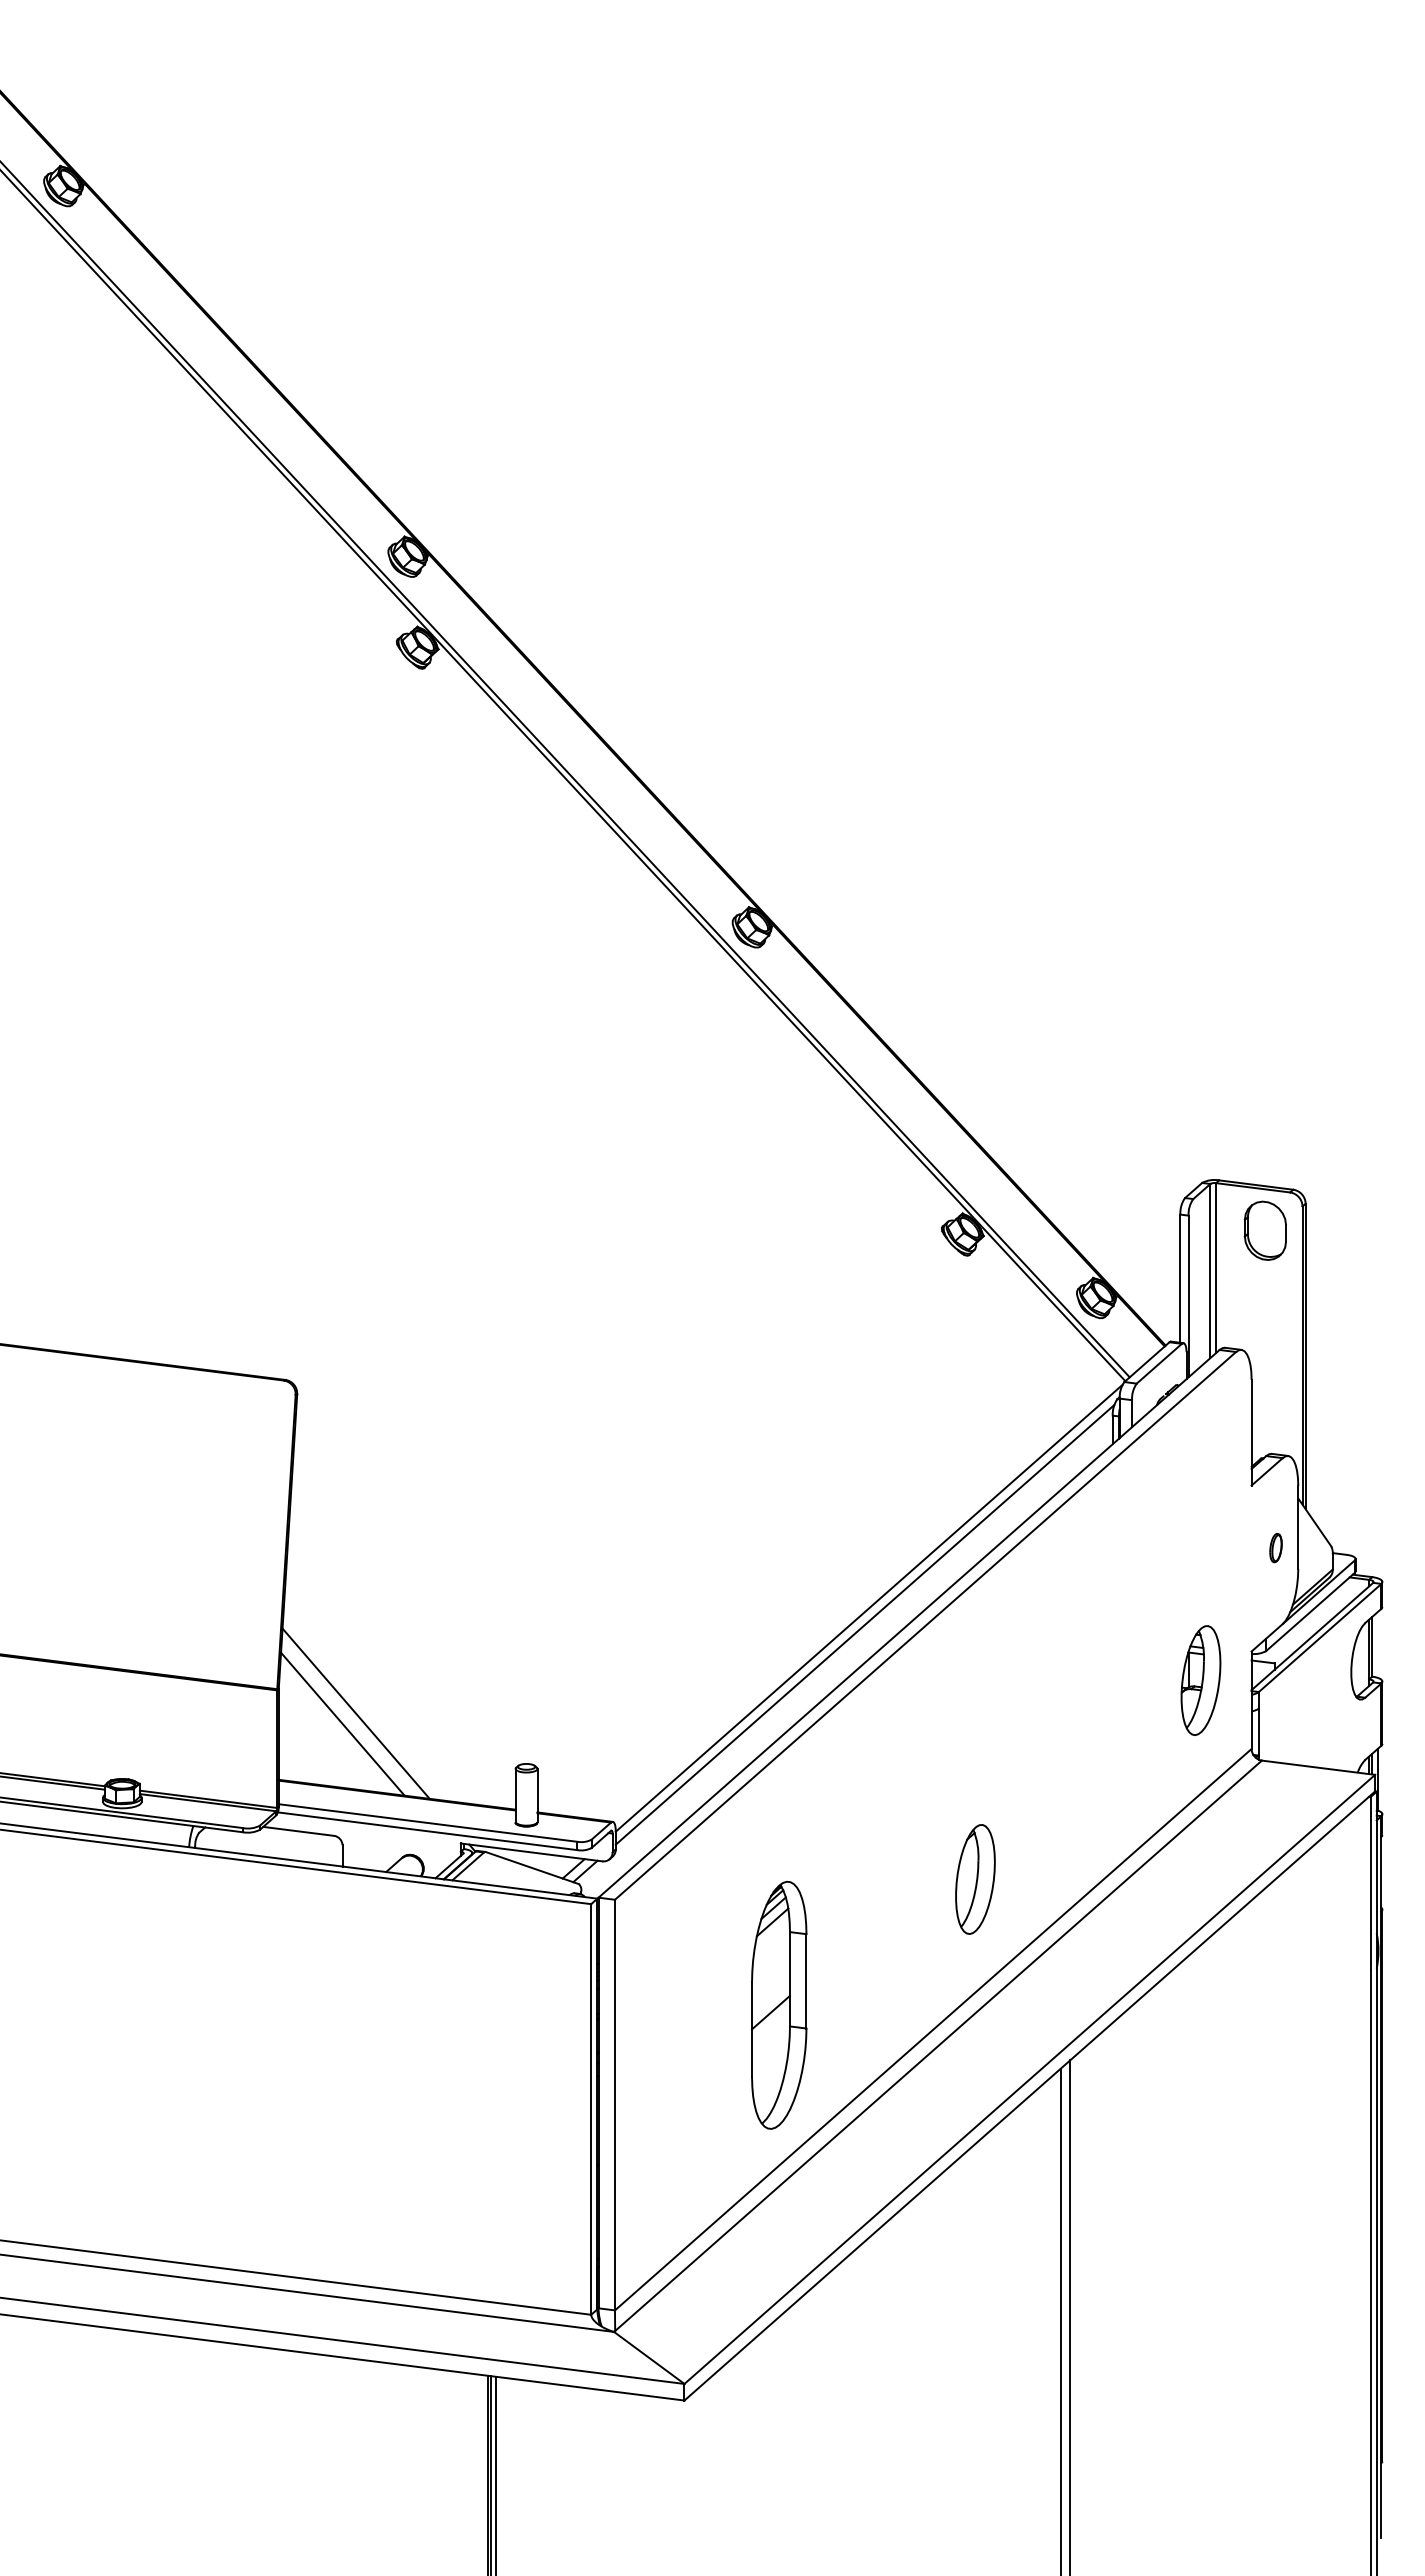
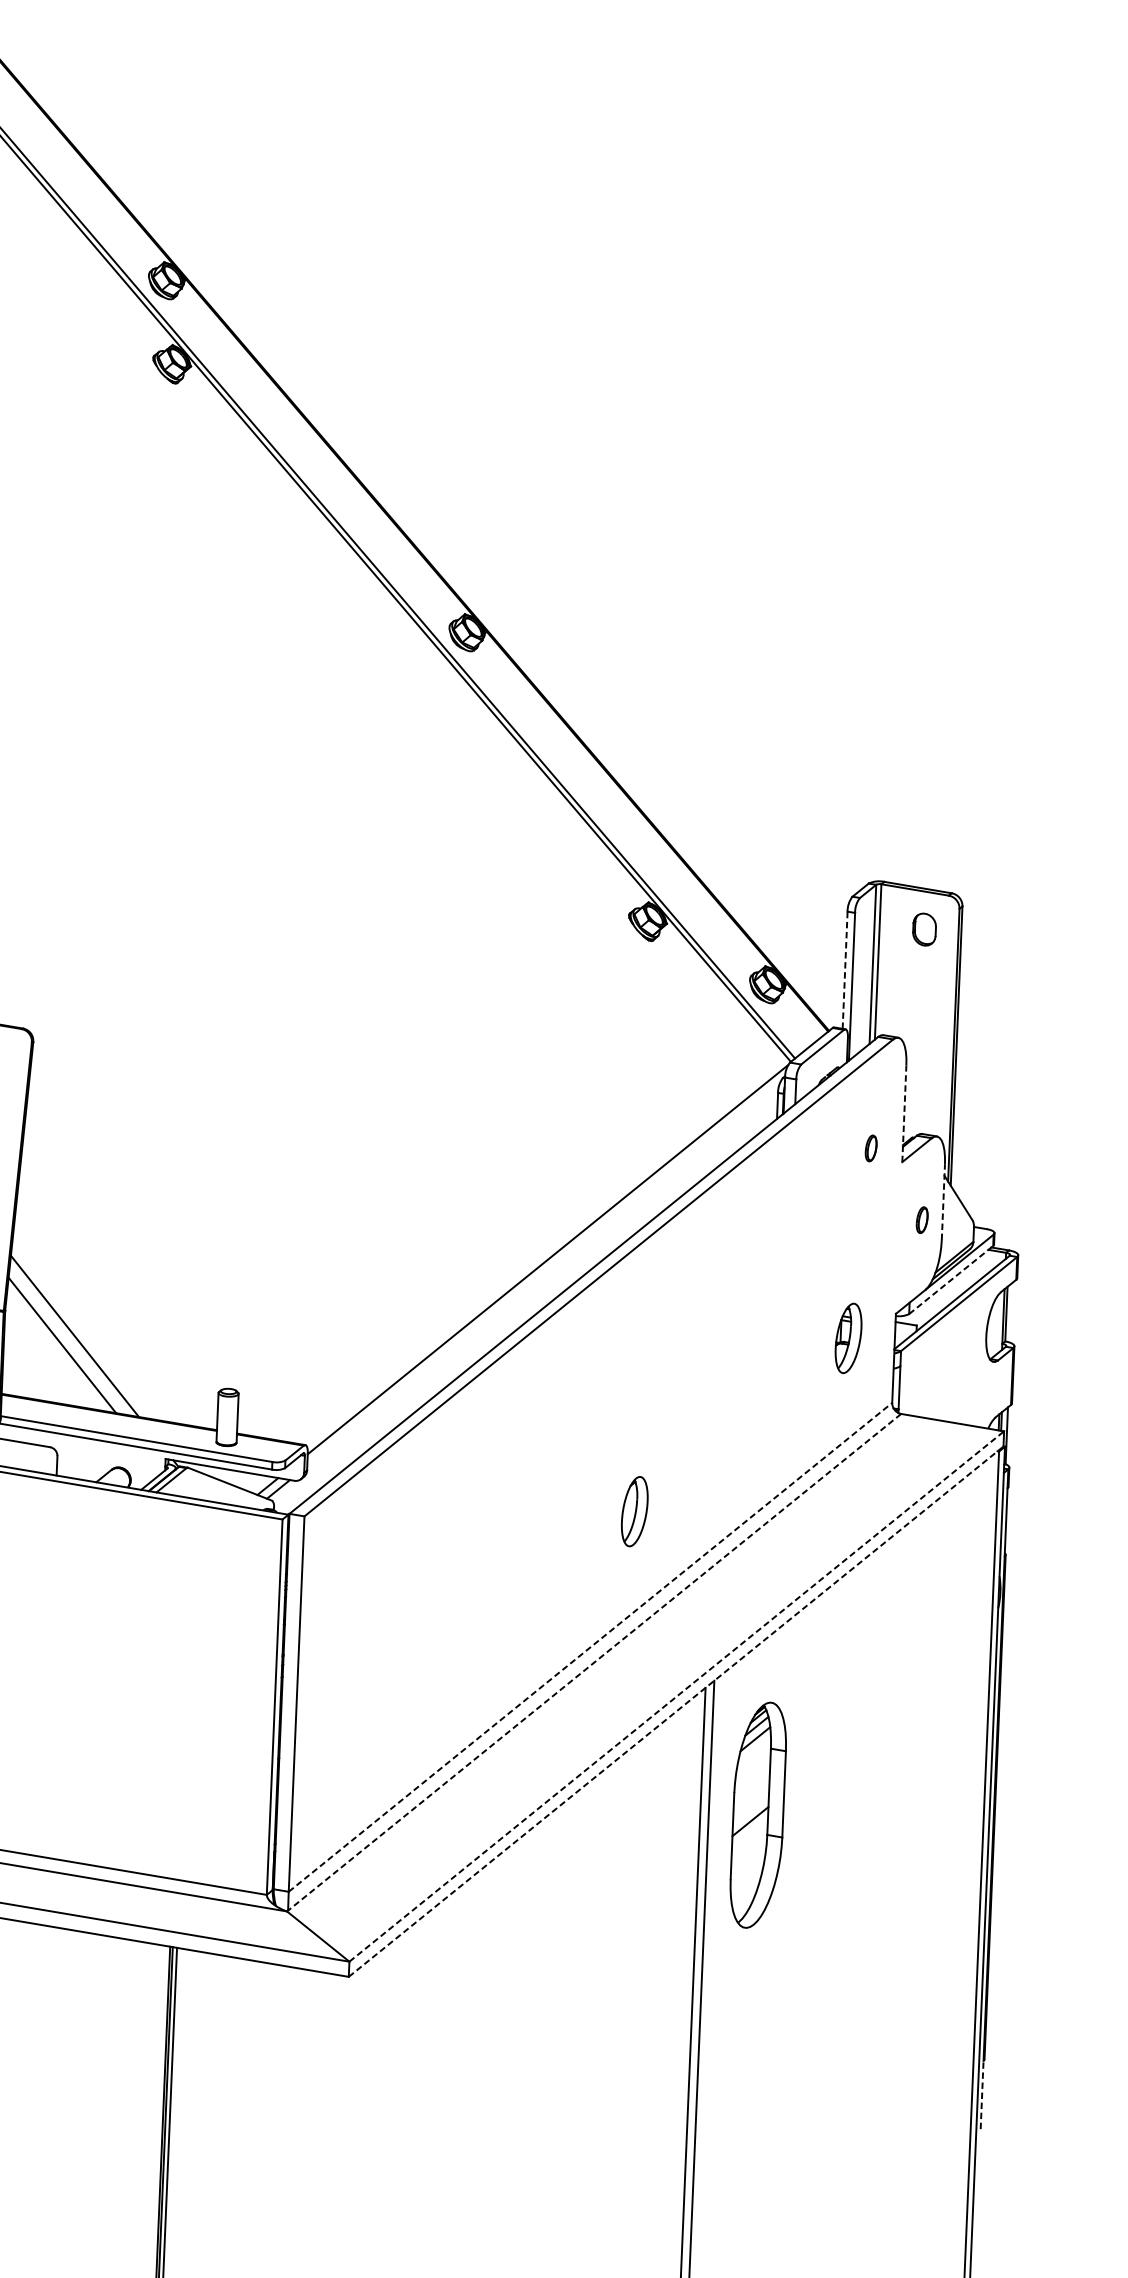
part: (1264, 1230) -> (923, 929), size x0.6
line: (1180, 1278) -> (845, 970), solid -> dashed
line: (1251, 1432) -> (904, 1113), solid -> dashed
part: (1216, 1472) -> (870, 1148), added
line: (1298, 1526) -> (943, 1201), solid -> dashed
line: (1310, 1611) -> (951, 1279), solid -> dashed
line: (864, 1624) -> (543, 1274), removed
part: (1200, 1680) -> (848, 1338), size x0.7
part: (975, 1879) -> (634, 1511), size x0.7
part: (779, 2004) -> (758, 1814), moved
line: (933, 2029) -> (590, 1647), solid -> dashed
line: (938, 2046) -> (594, 1662), solid -> dashed
line: (1030, 2079) -> (677, 1696), solid -> dashed
line: (1030, 2095) -> (676, 1711), solid -> dashed
line: (1381, 2500) -> (982, 2094), solid -> dashed

